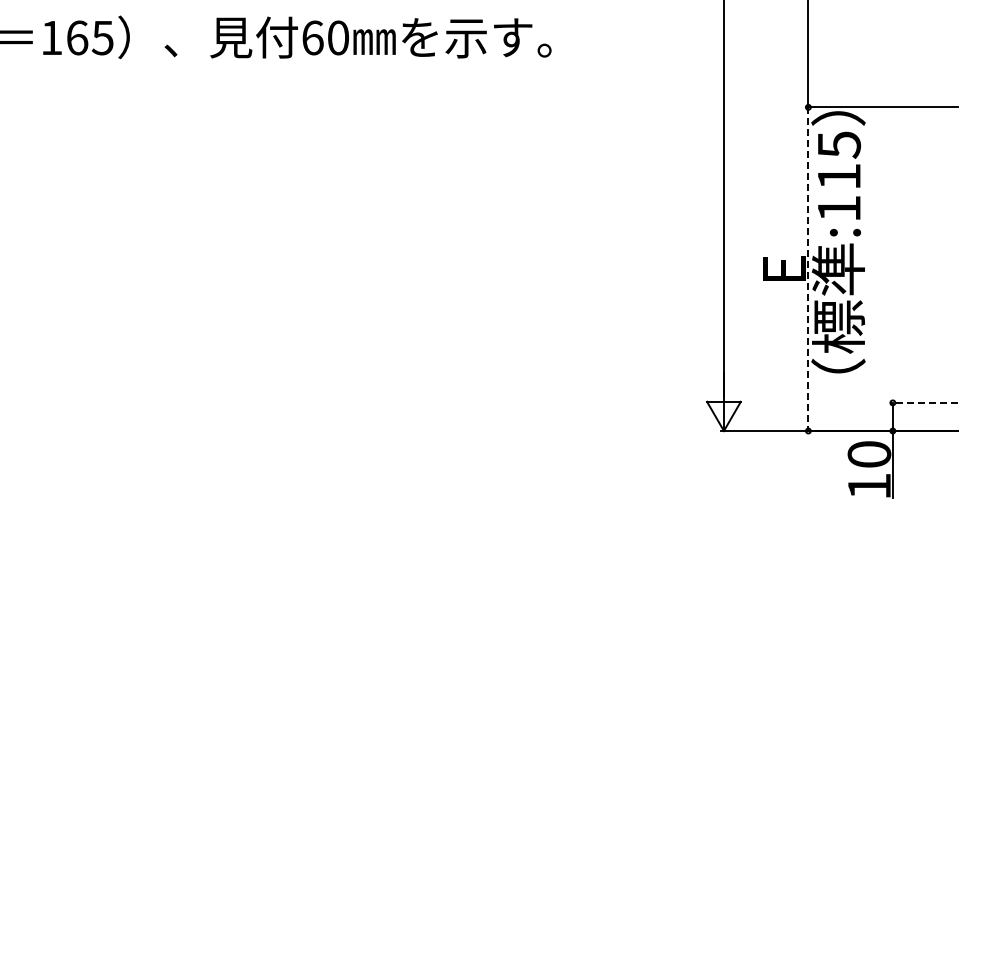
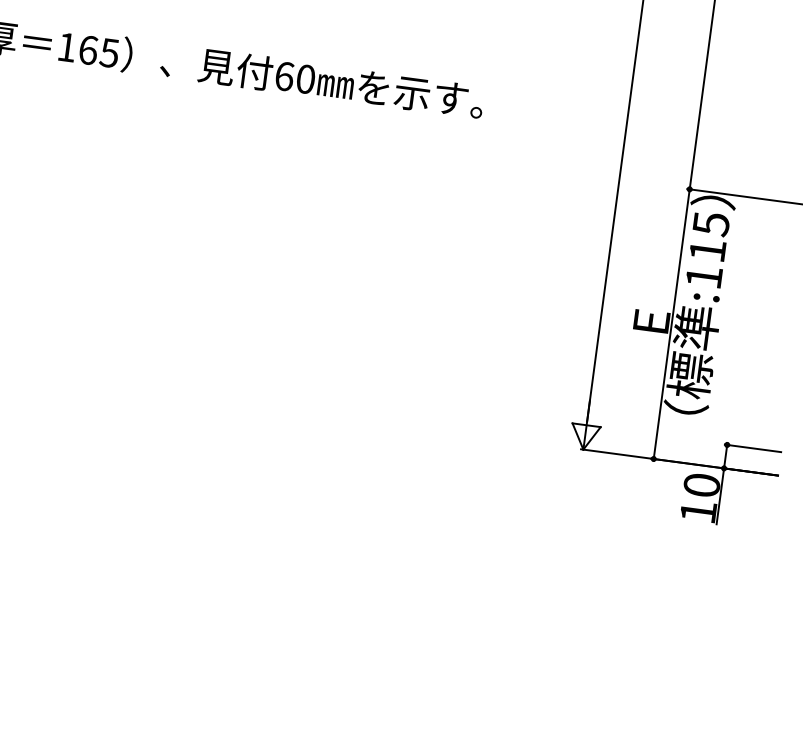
line: (808, 269) -> (671, 324), dashed -> solid
line: (923, 402) -> (752, 448), dashed -> solid

